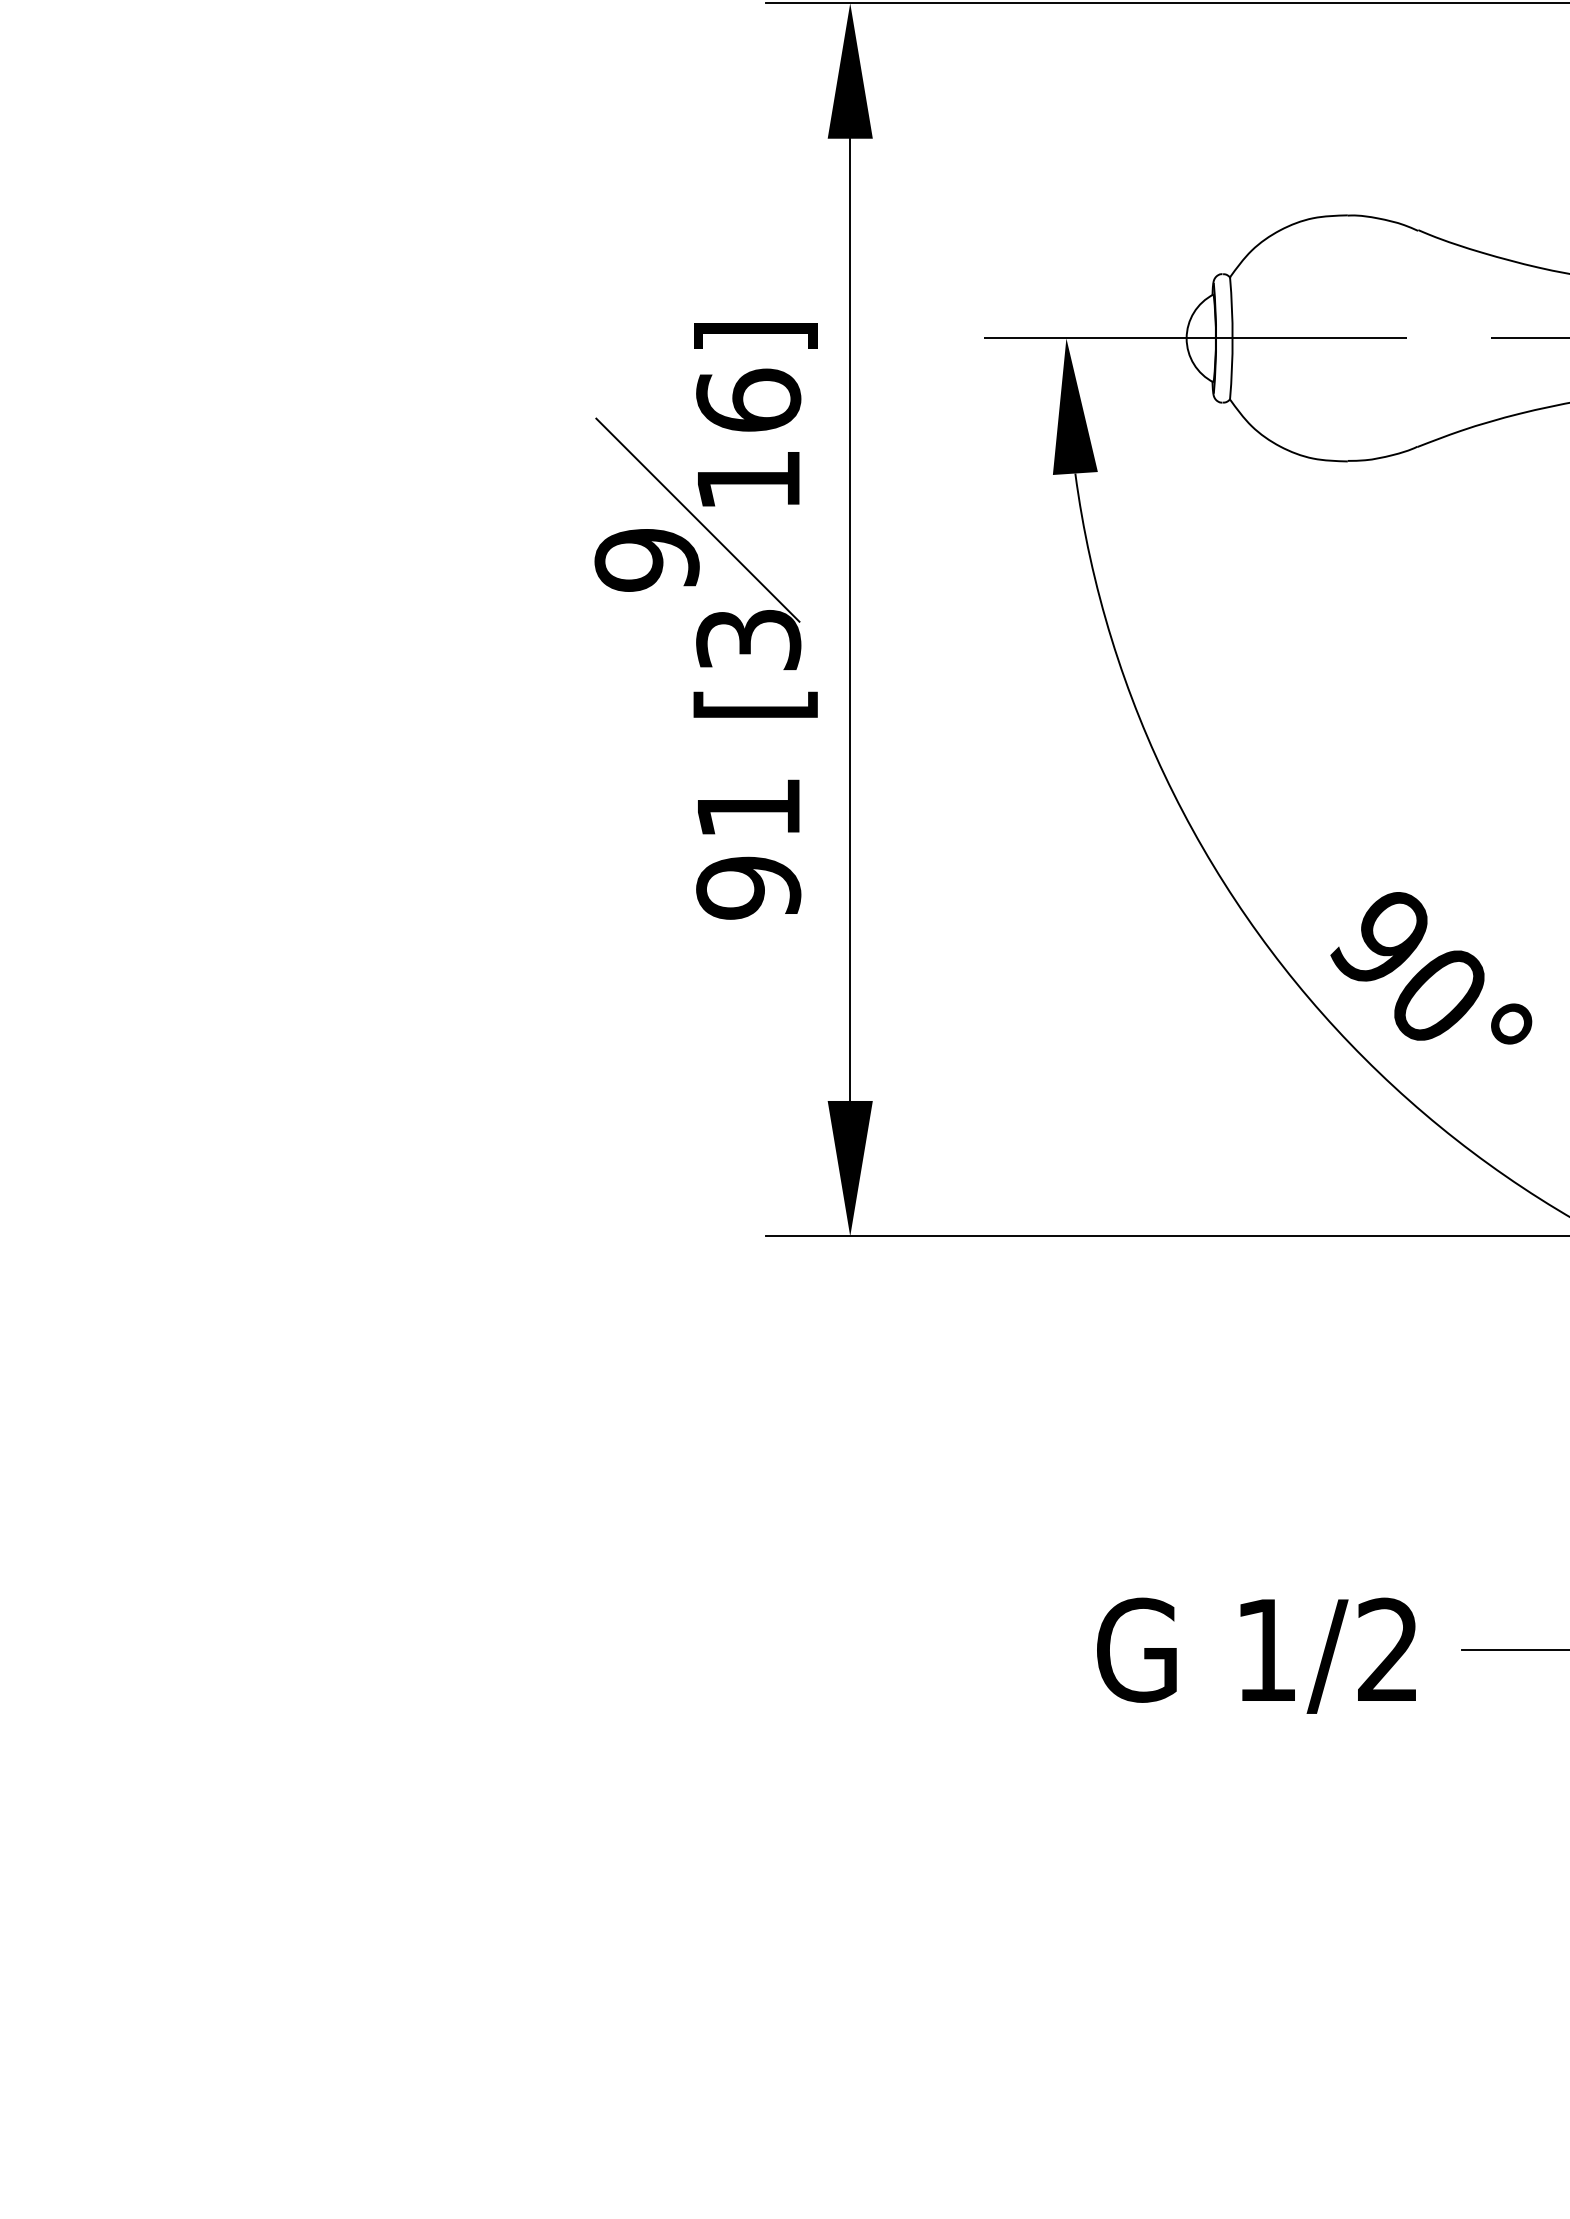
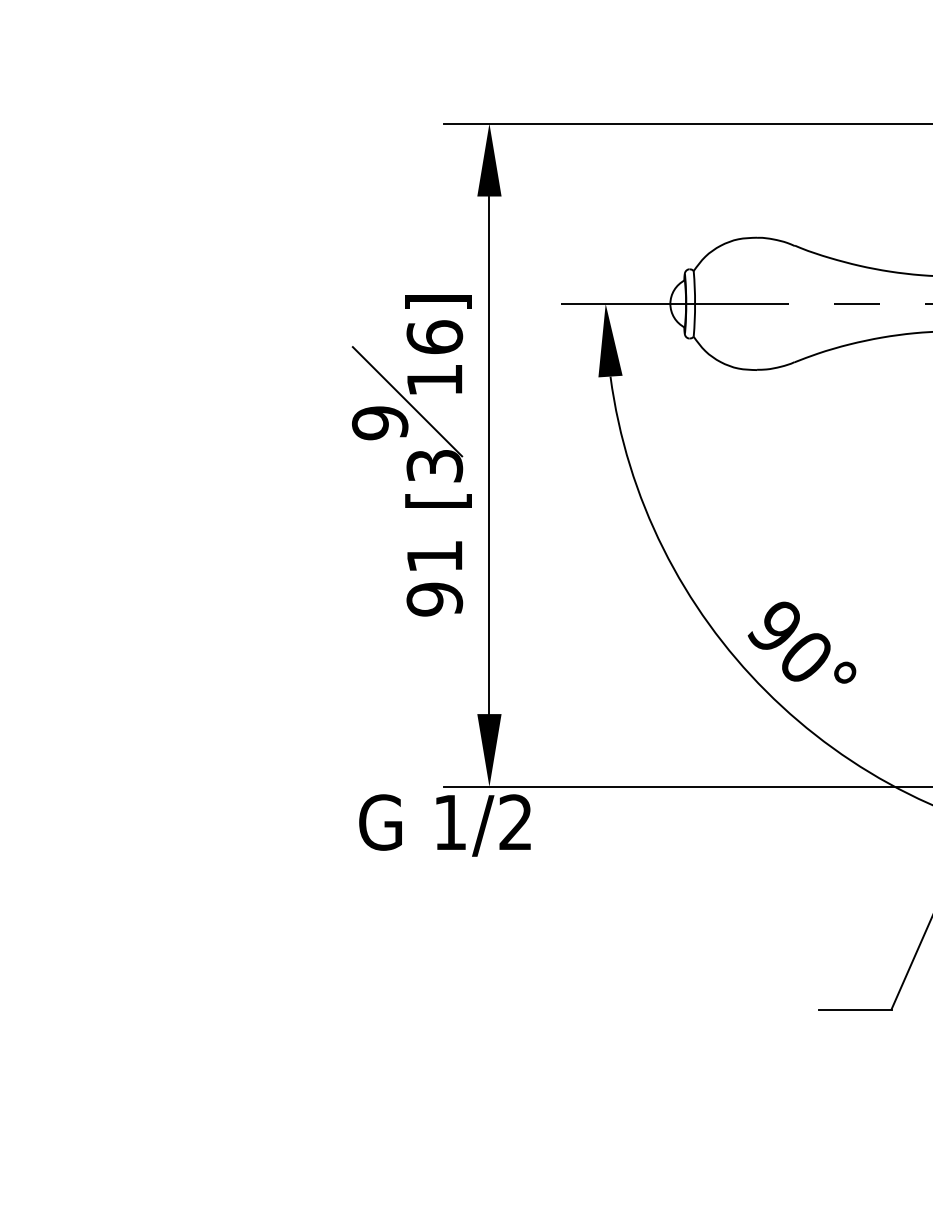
text: (1255, 1655) -> (444, 825), moved

